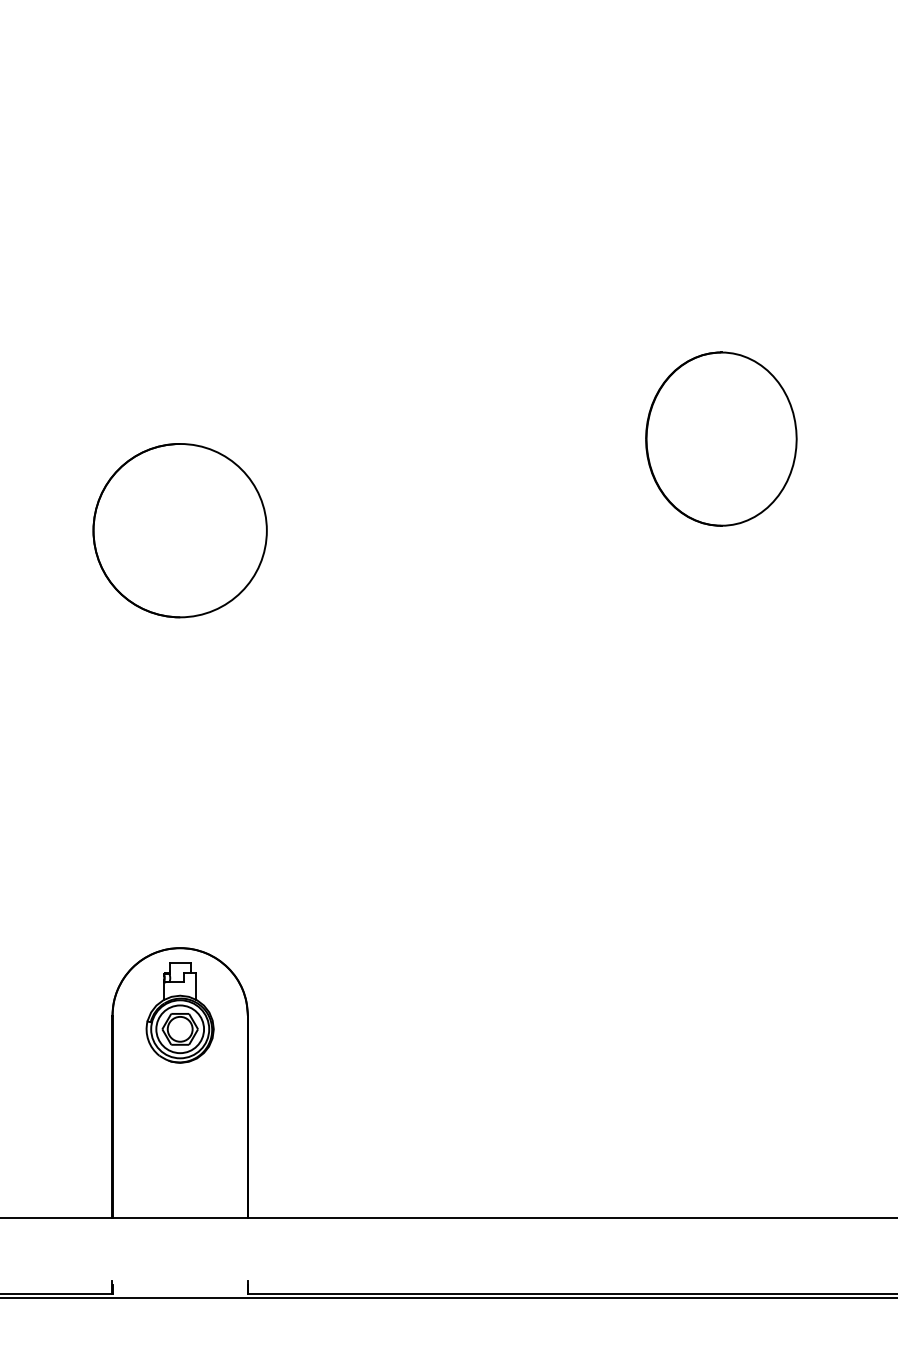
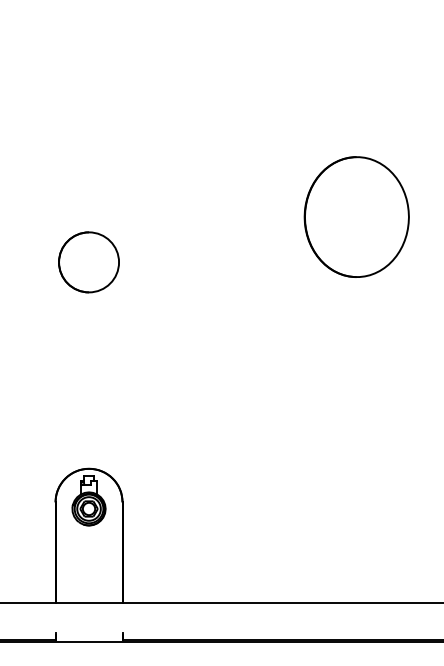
part: (720, 437) -> (356, 216), size x1.4
part: (179, 530) -> (88, 262), size x0.7

